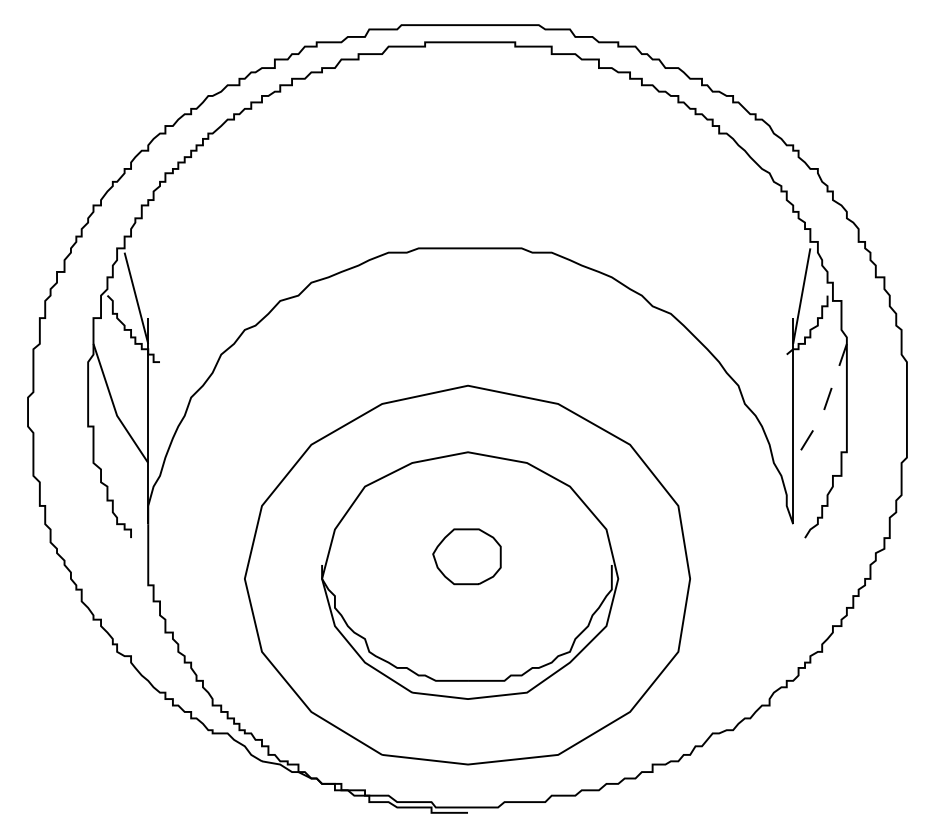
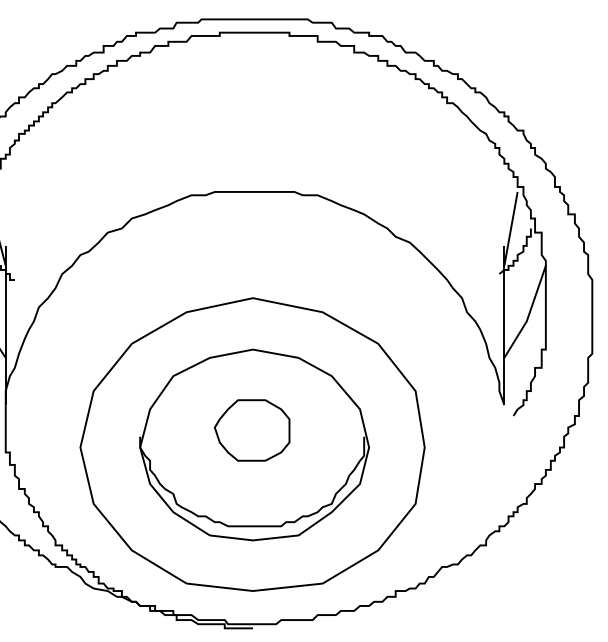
line: (825, 406) -> (529, 314), dashed -> solid
part: (466, 556) -> (251, 430), size x1.43

